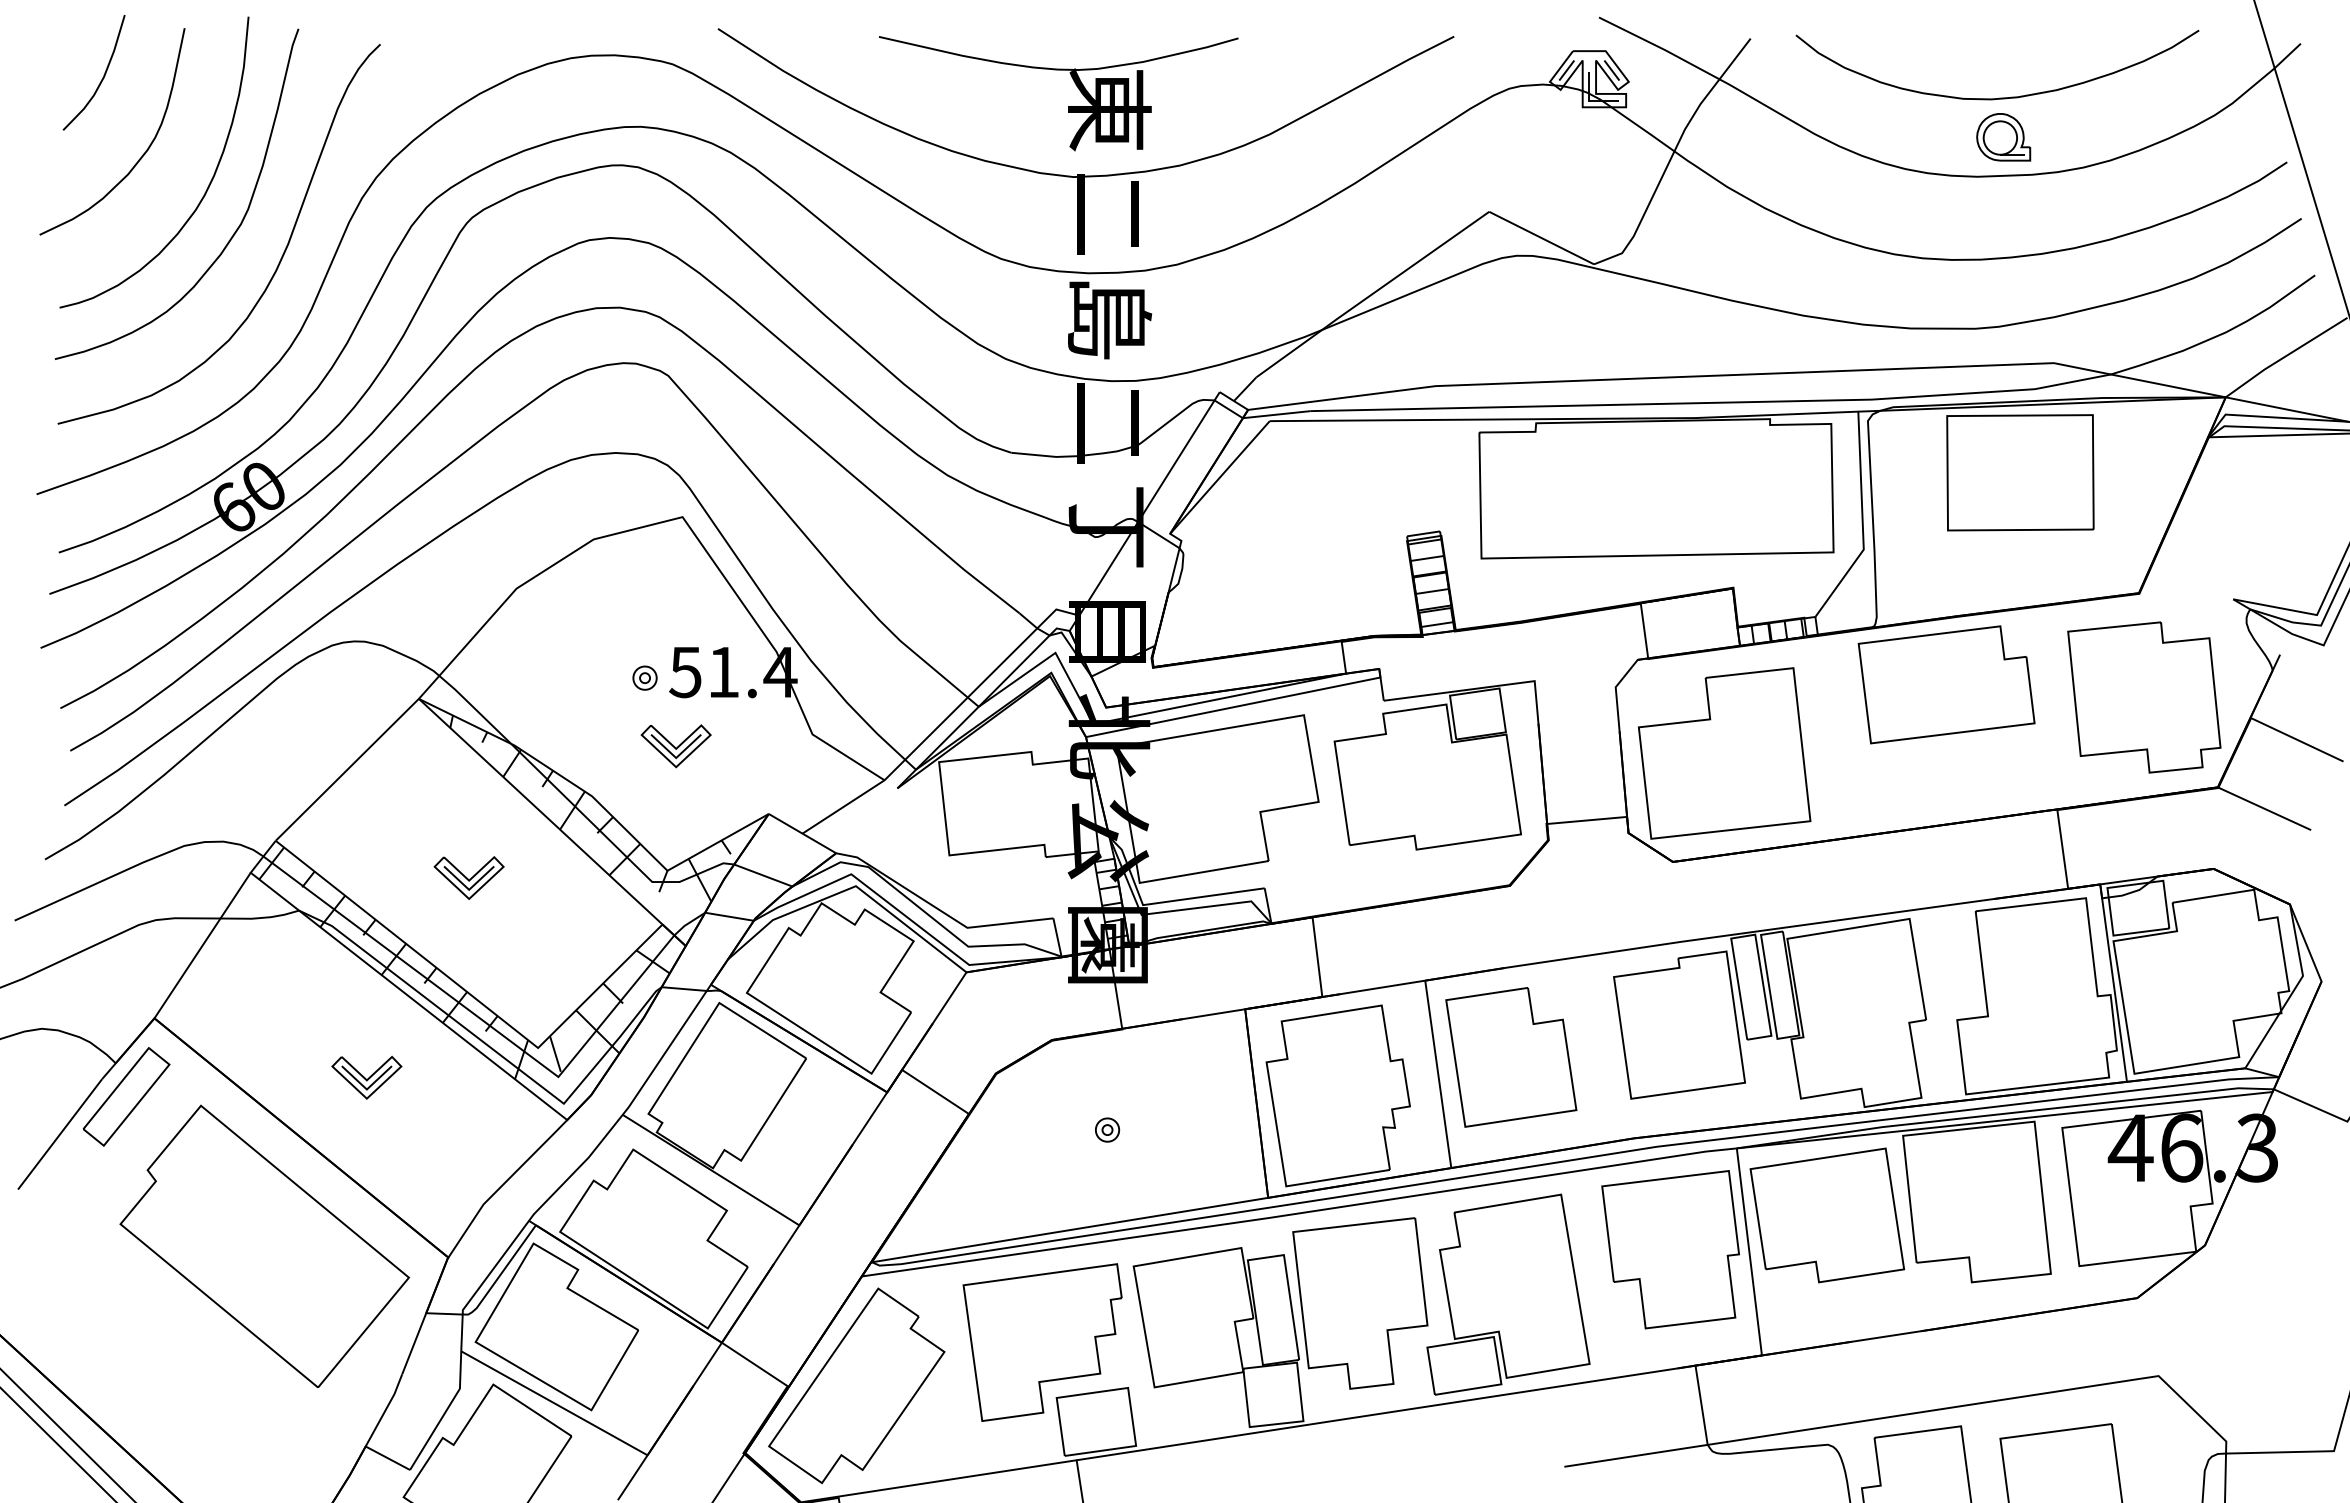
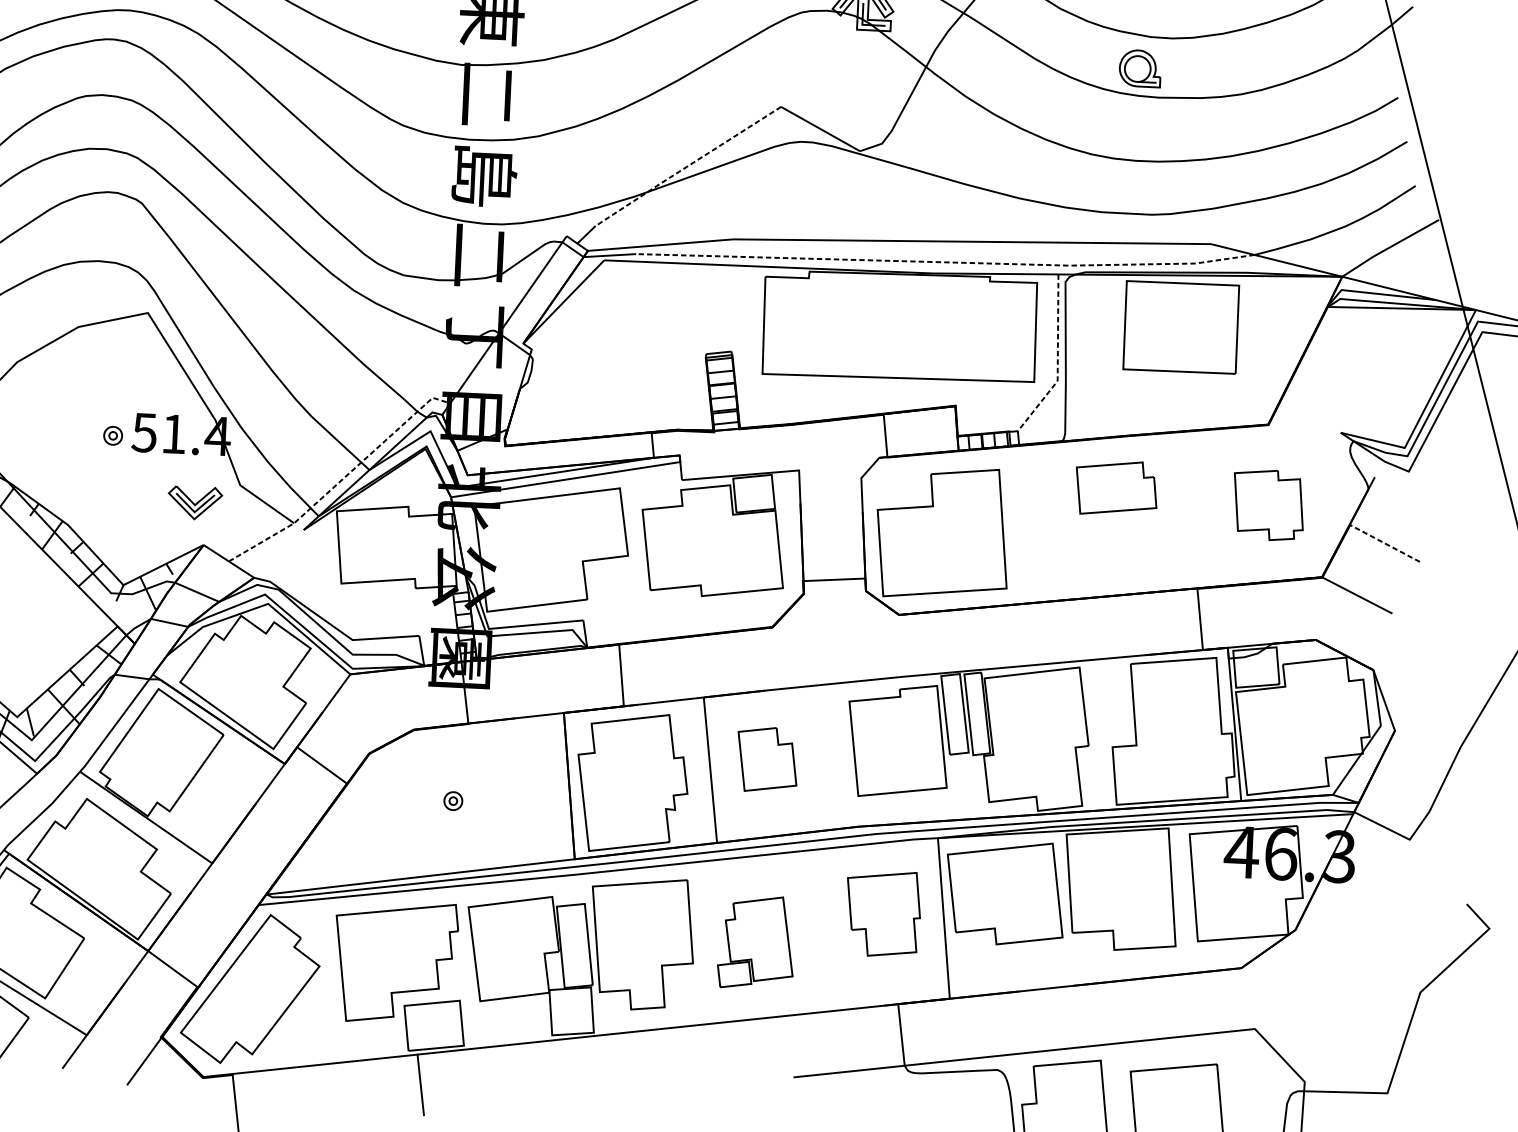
part: (2003, 137) -> (1140, 68), moved
line: (1371, 294) -> (687, 166), solid -> dashed
line: (1713, 402) -> (947, 262), solid -> dashed
line: (1862, 522) -> (1057, 360), solid -> dashed
part: (1946, 684) -> (1116, 488), size x0.6
part: (2144, 697) -> (1268, 505), size x0.6
line: (944, 720) -> (342, 479), solid -> dashed
line: (2296, 739) -> (1384, 543), solid -> dashed
part: (675, 746) -> (194, 503), moved
part: (1511, 1057) -> (767, 759), size x0.6
part: (1670, 1249) -> (883, 913), size x0.7
part: (1508, 1294) -> (756, 942), size x0.6

